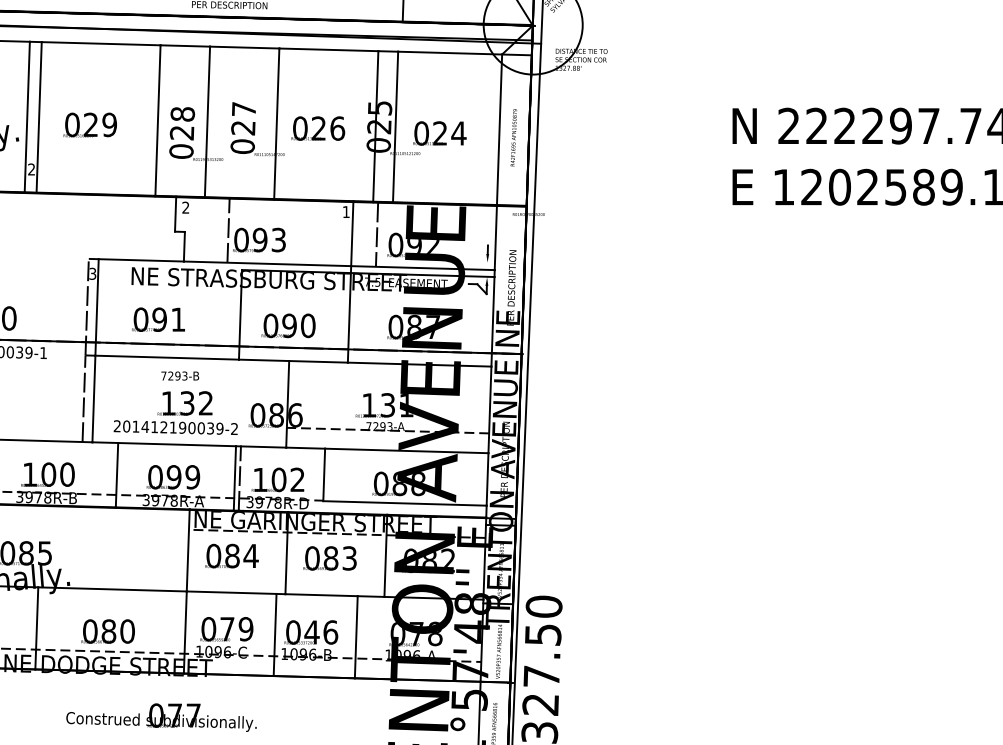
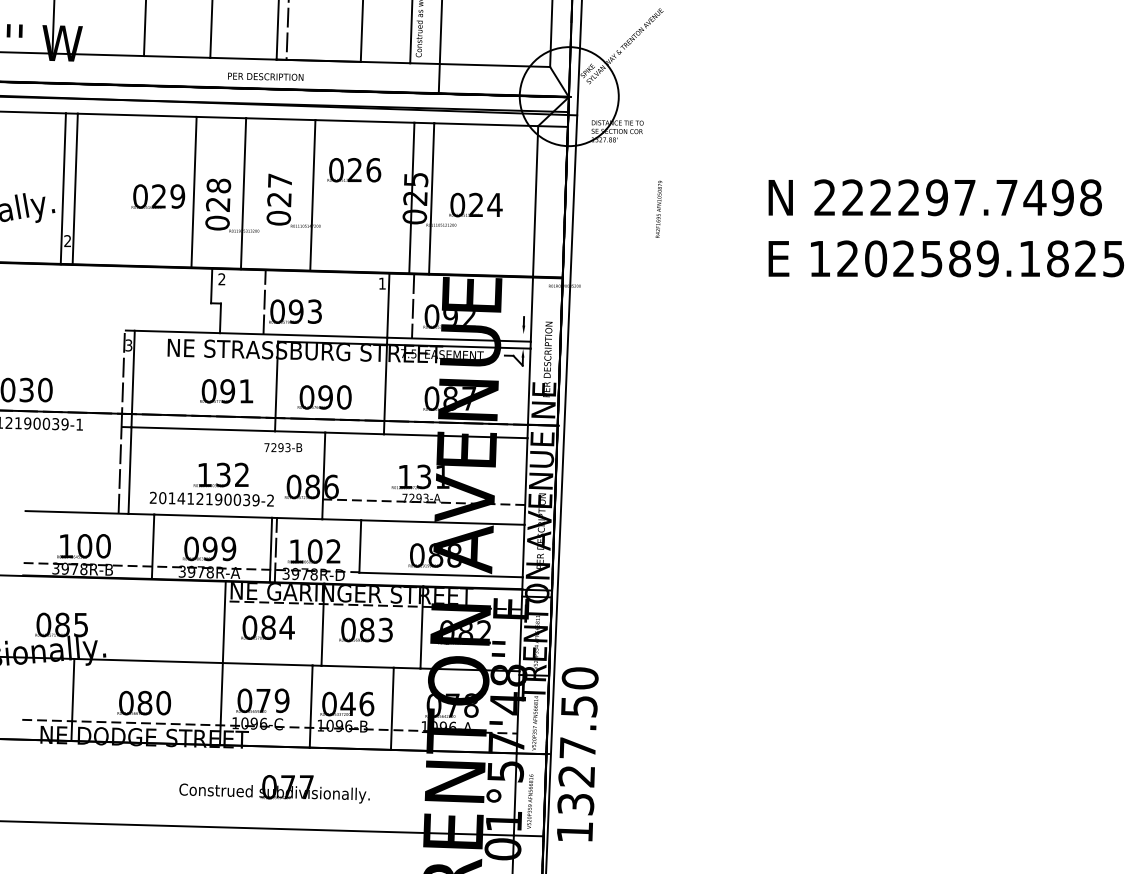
text: (90, 124) -> (158, 196), moved
text: (318, 128) -> (354, 170), moved
text: (513, 136) -> (658, 208), moved
text: (158, 319) -> (226, 391), moved
text: (180, 375) -> (283, 447), moved
text: (161, 717) -> (274, 789), moved

